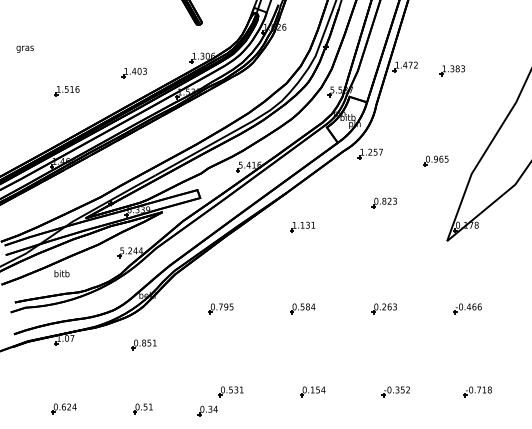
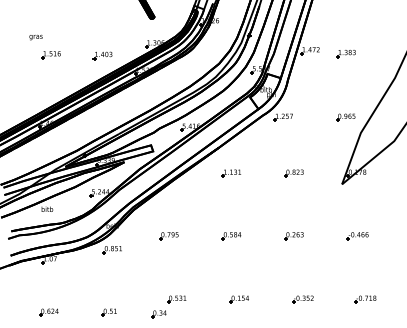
text: (24, 48) -> (35, 36), moved
part: (66, 91) -> (50, 55), moved
part: (435, 160) -> (345, 117), moved
part: (383, 202) -> (293, 173), moved
part: (143, 344) -> (112, 249), moved

